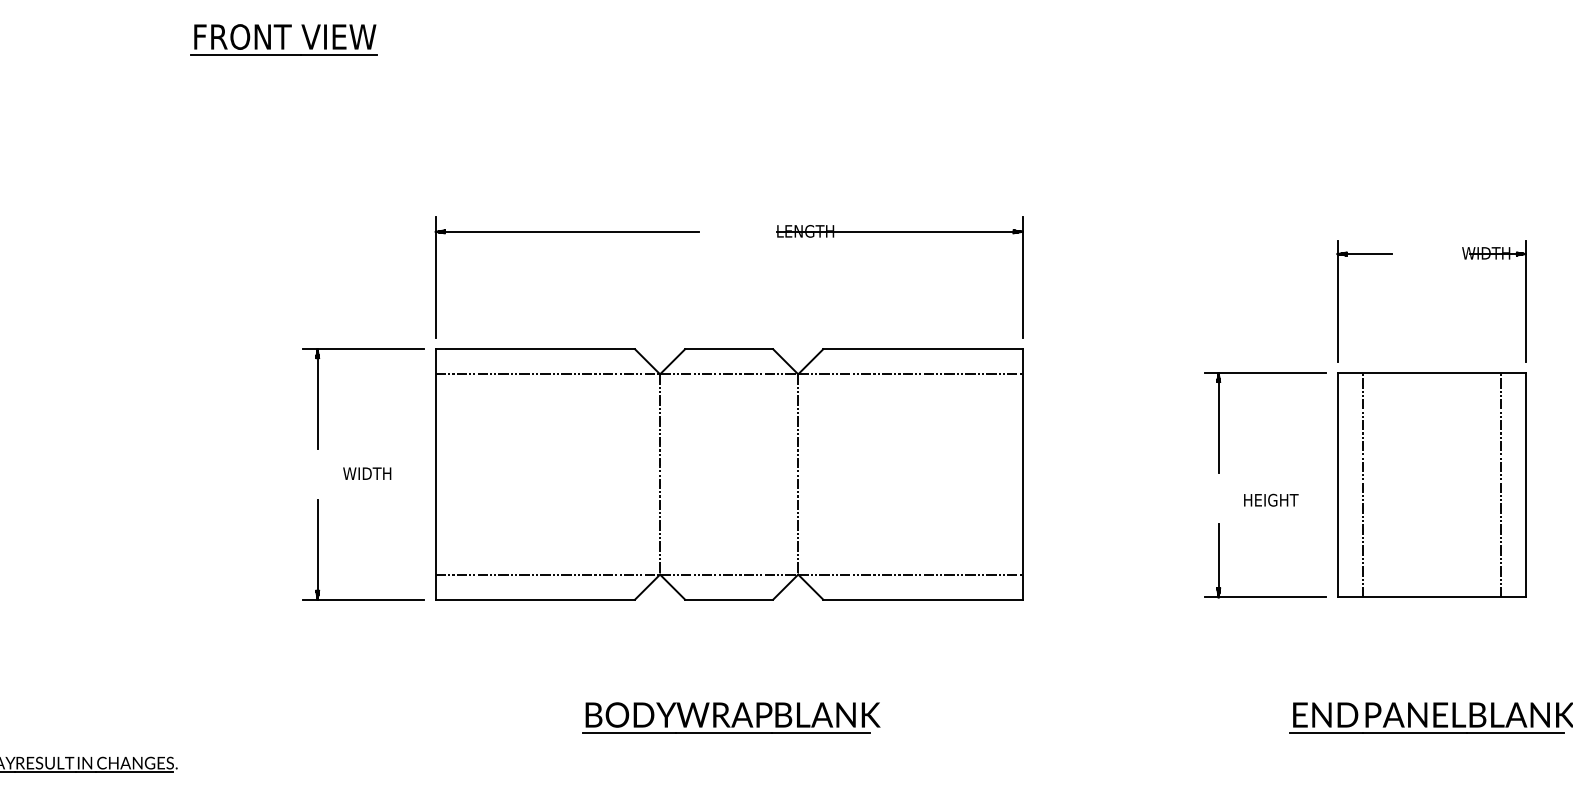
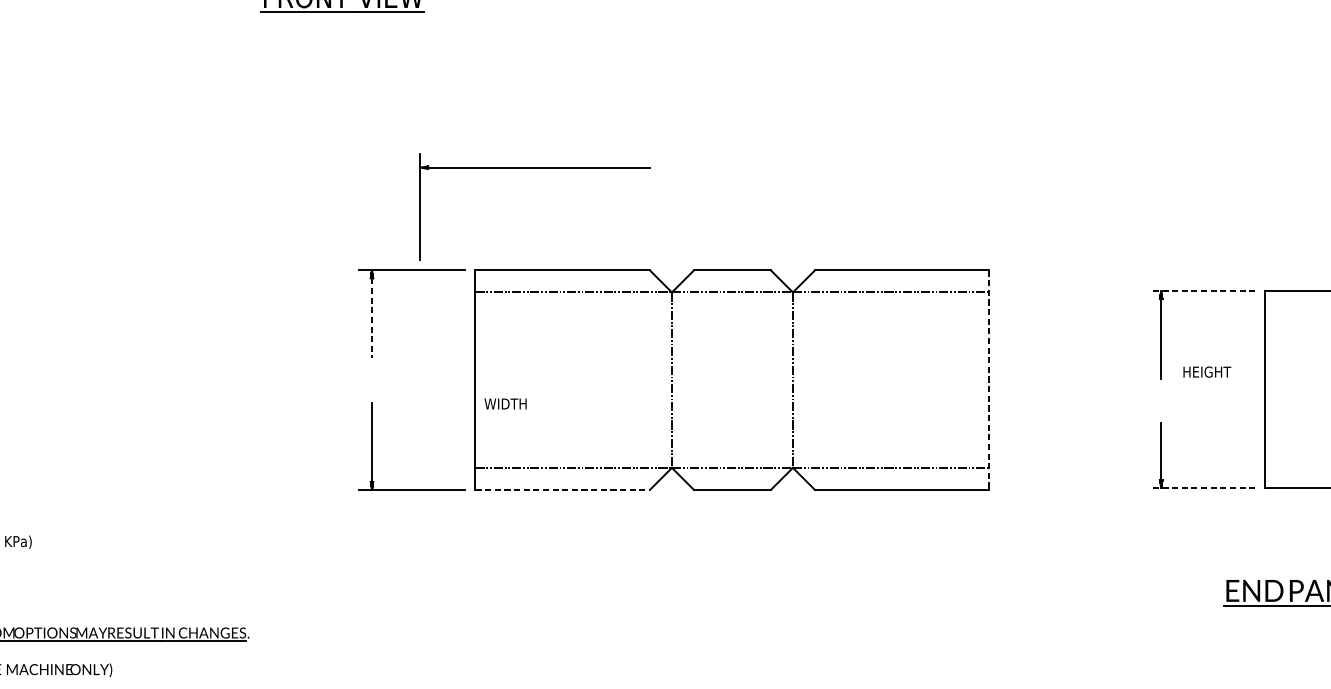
part: (566, 232) -> (534, 168), moved
part: (899, 232) -> (881, 168), removed
part: (1338, 301) -> (1266, 228), removed
line: (1265, 373) -> (1202, 291), solid -> dashed
line: (317, 404) -> (371, 318), solid -> dashed
text: (367, 473) -> (505, 403), moved
line: (1022, 474) -> (989, 380), solid -> dashed
line: (1362, 485) -> (1287, 389), removed
text: (1271, 499) -> (1207, 371), moved
line: (1265, 597) -> (1202, 487), solid -> dashed
line: (535, 599) -> (562, 489), solid -> dashed
part: (731, 717) -> (734, 593), removed

